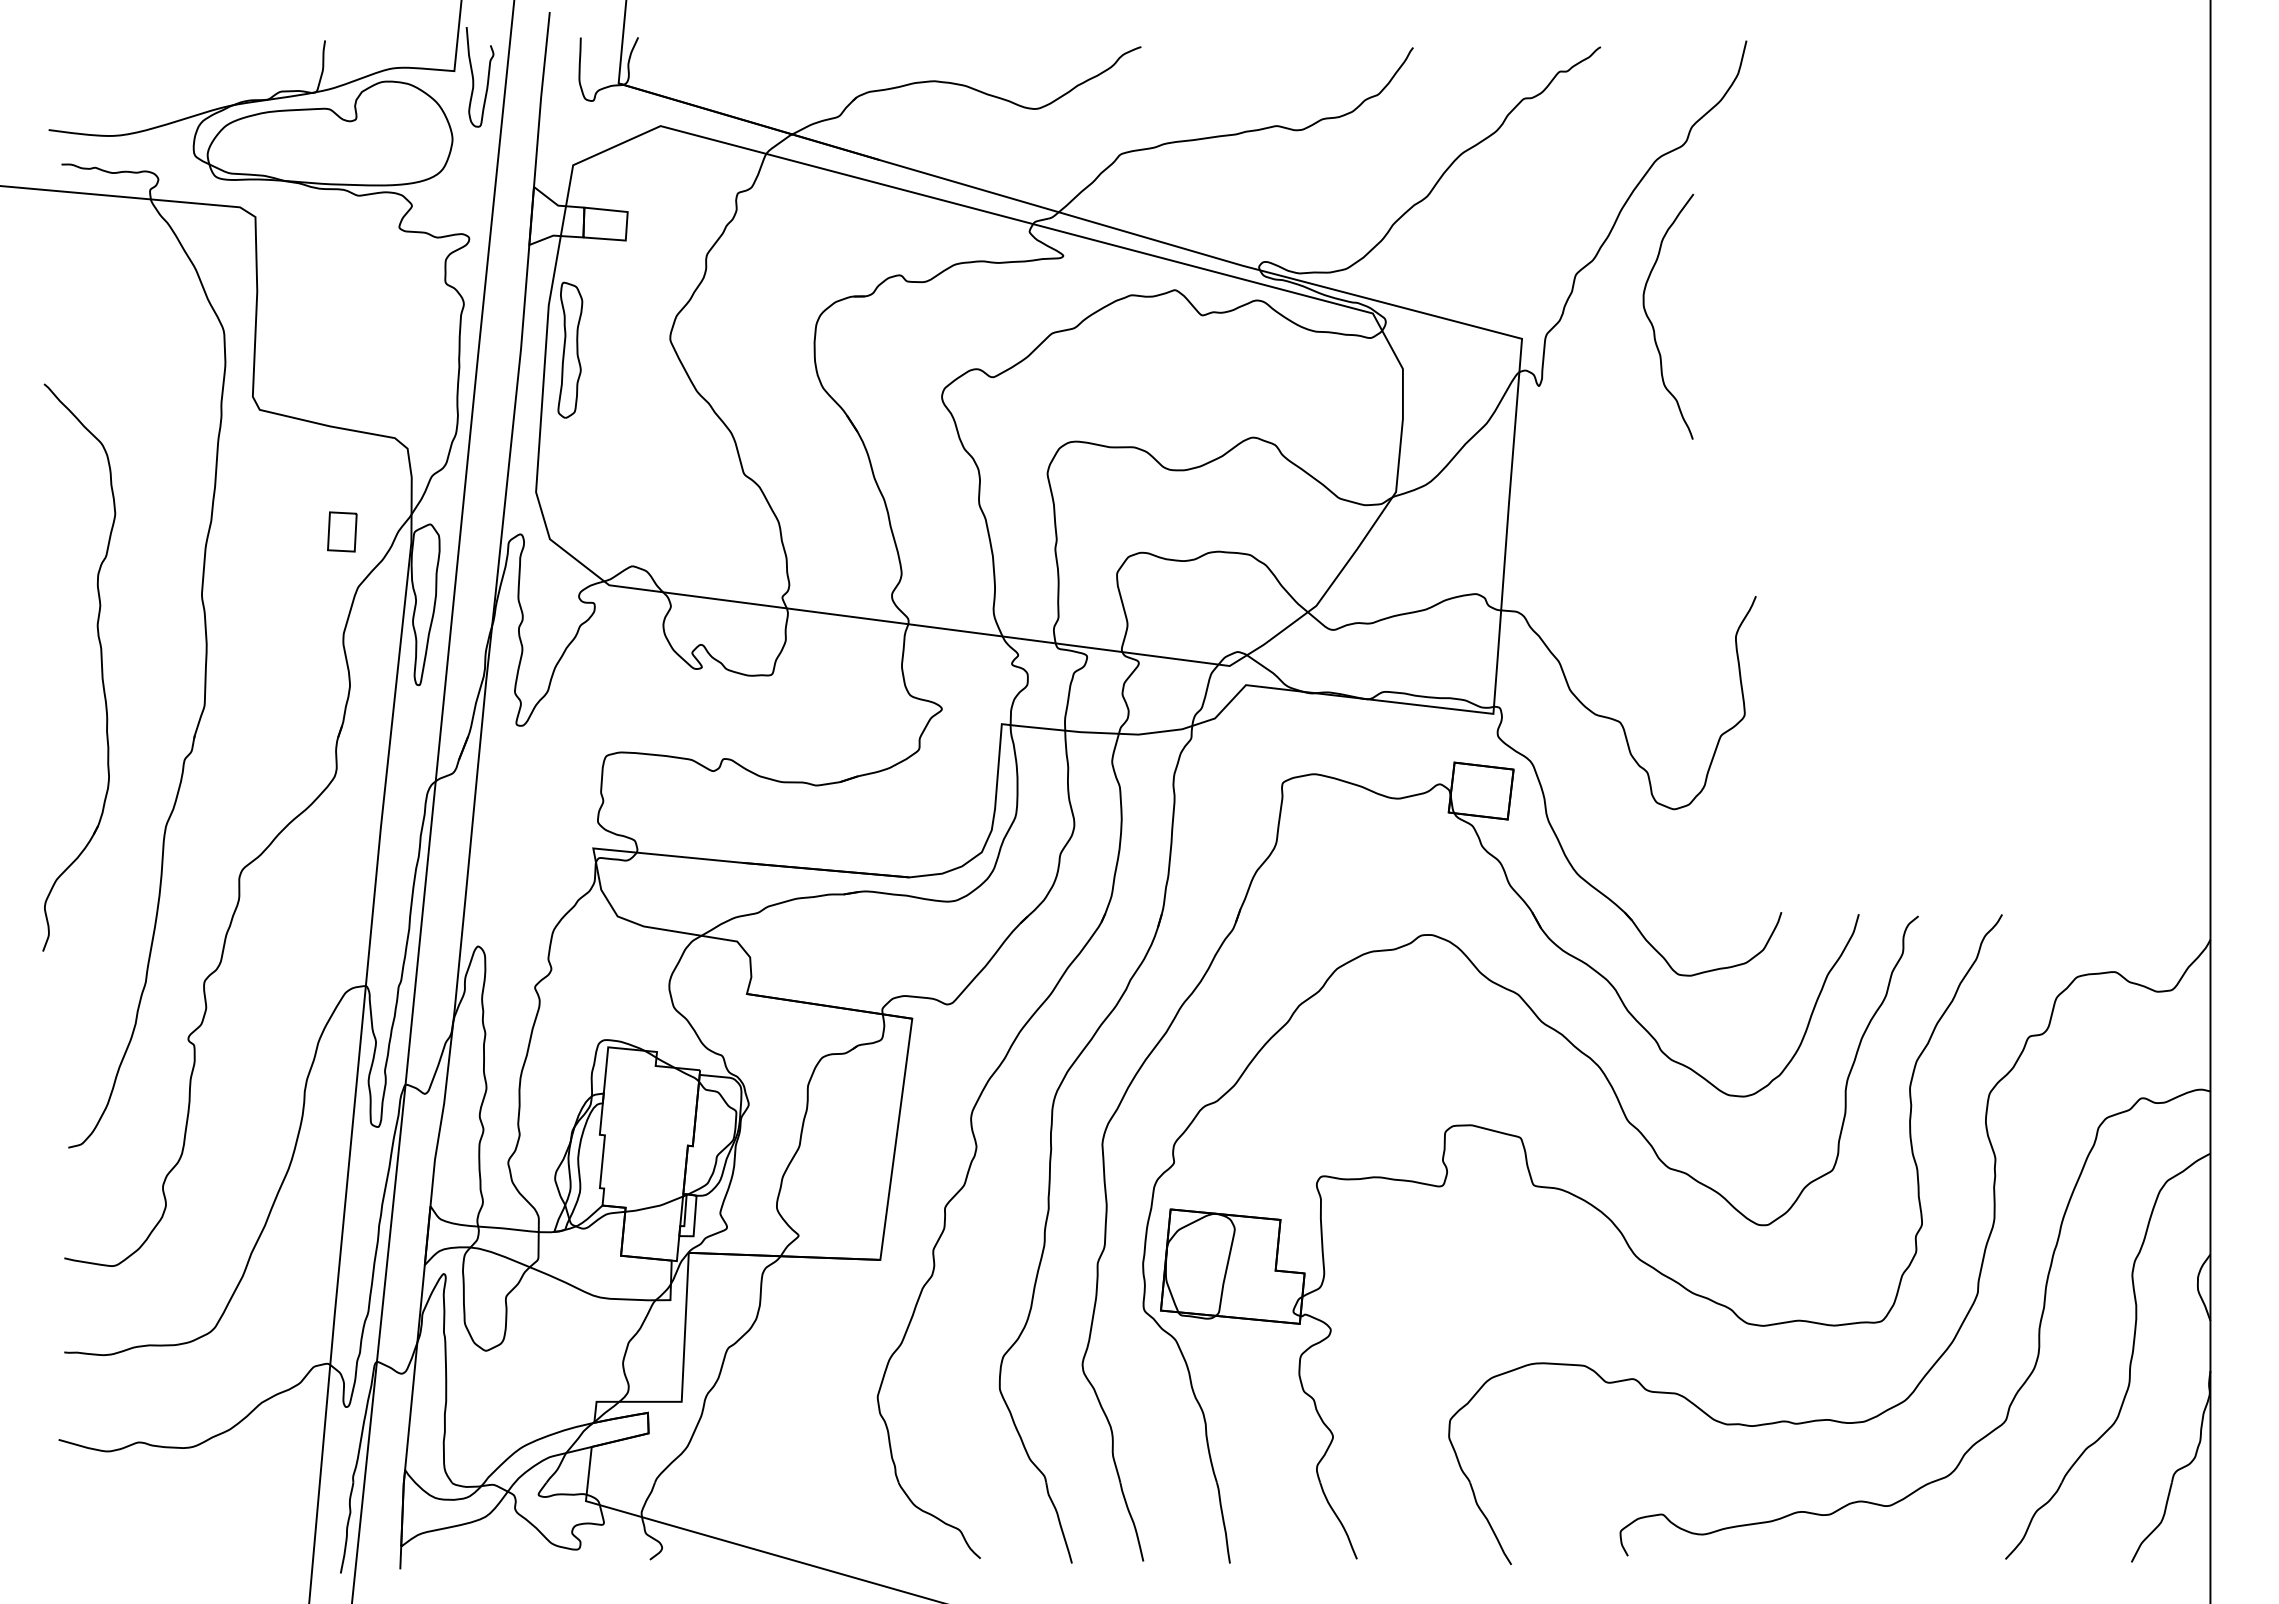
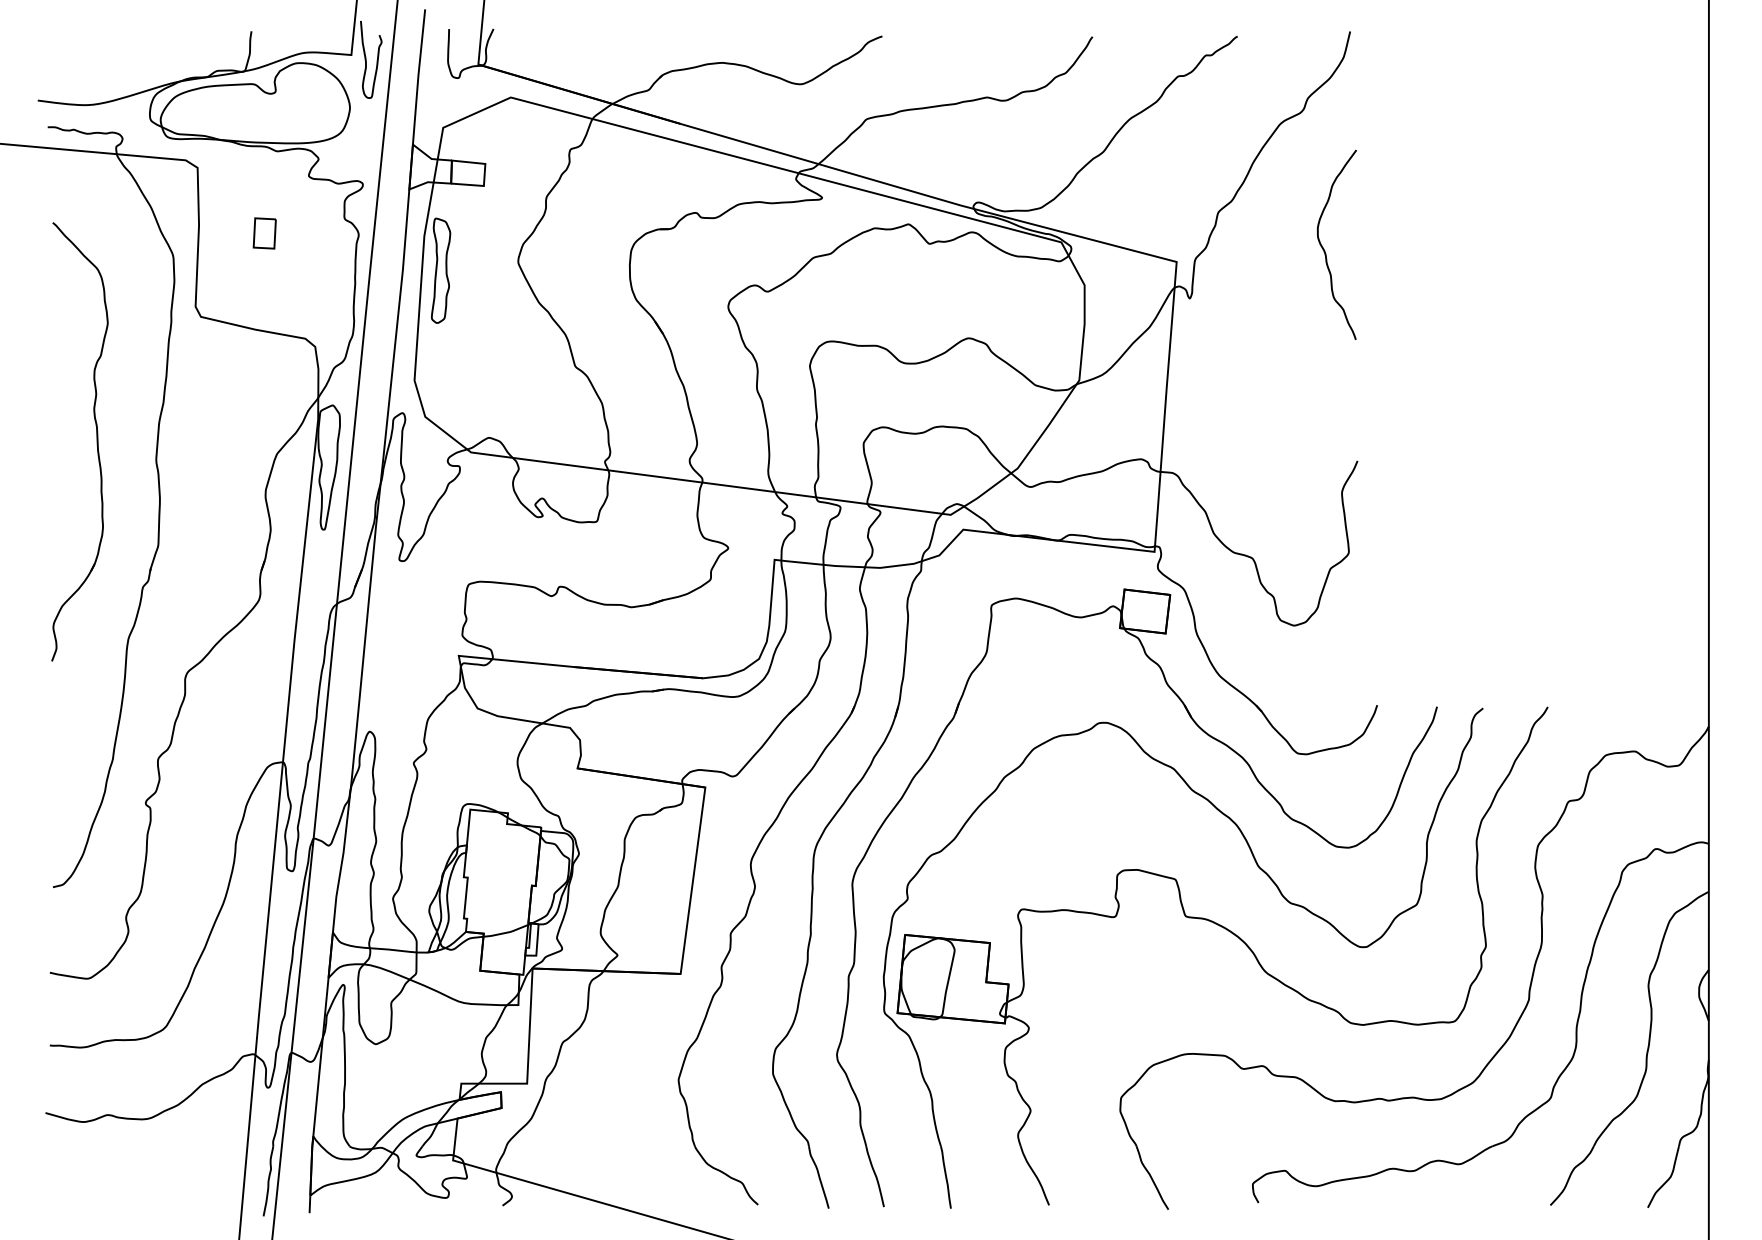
curve: (1652, 323) -> (1324, 250), moved
part: (342, 531) -> (264, 233), moved
part: (100, 661) -> (96, 437), moved

